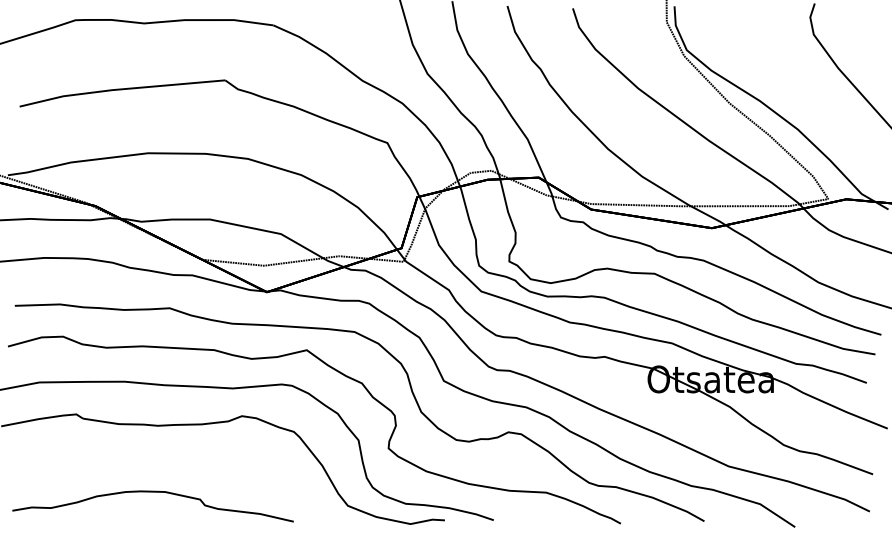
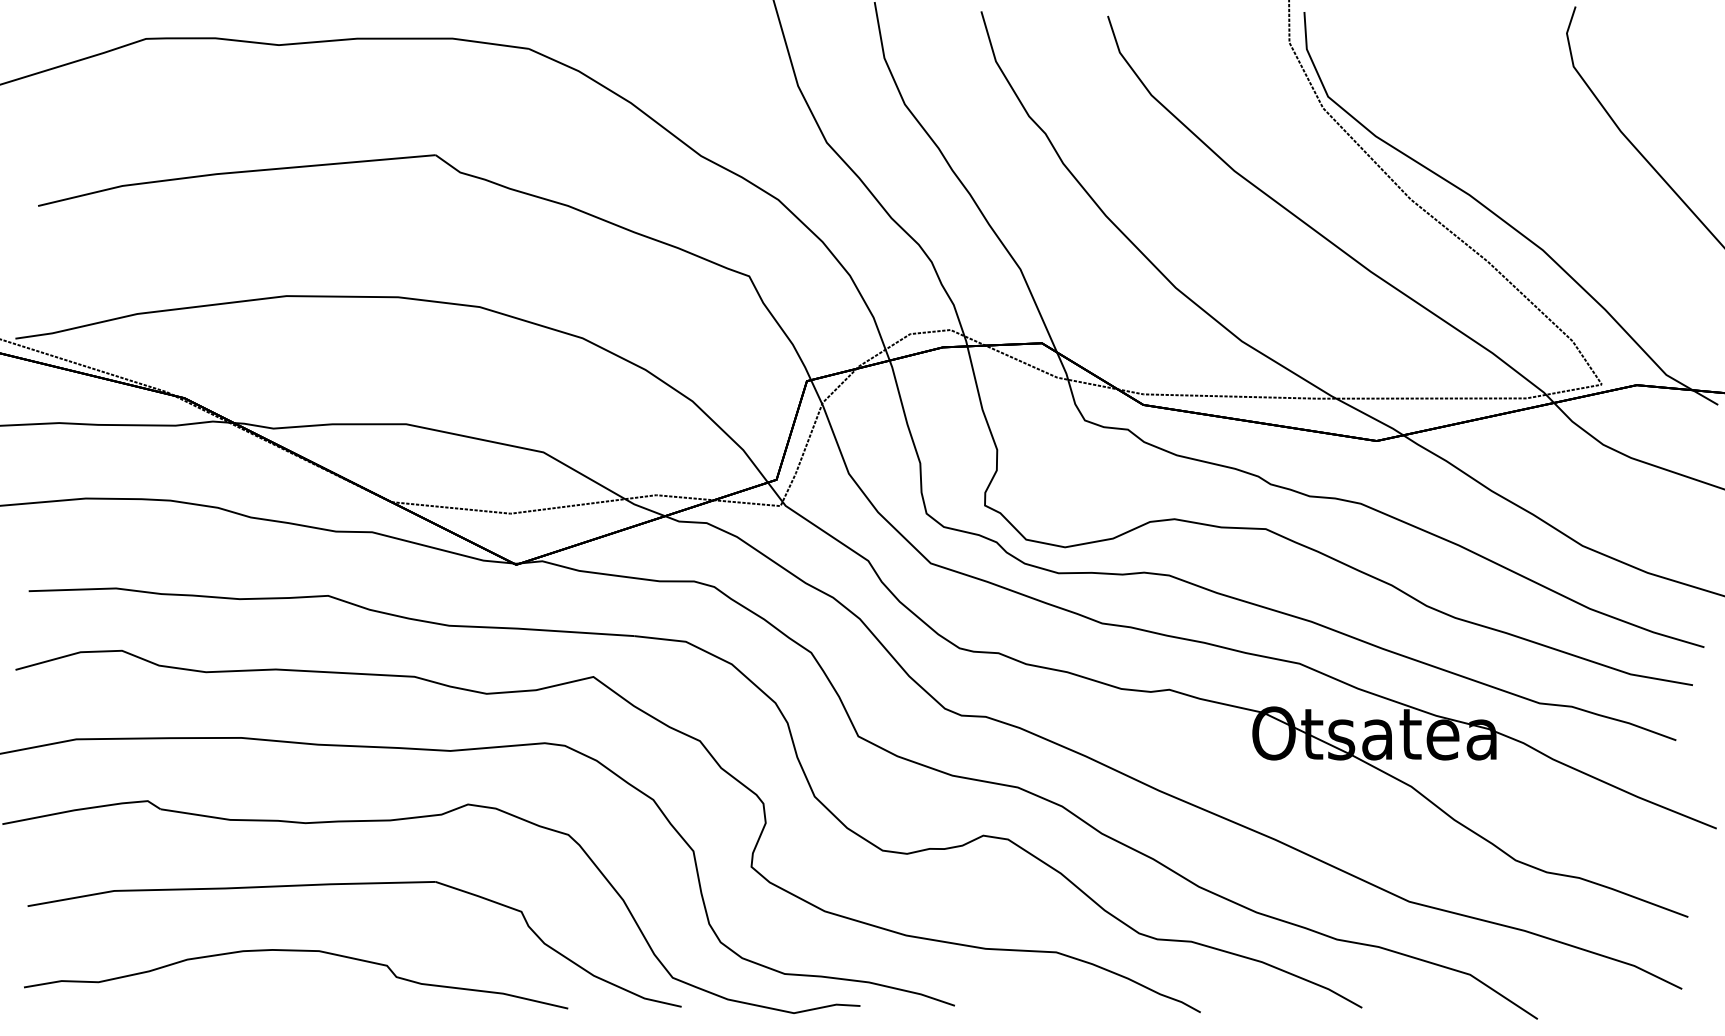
part: (181, 458) -> (351, 886), added

